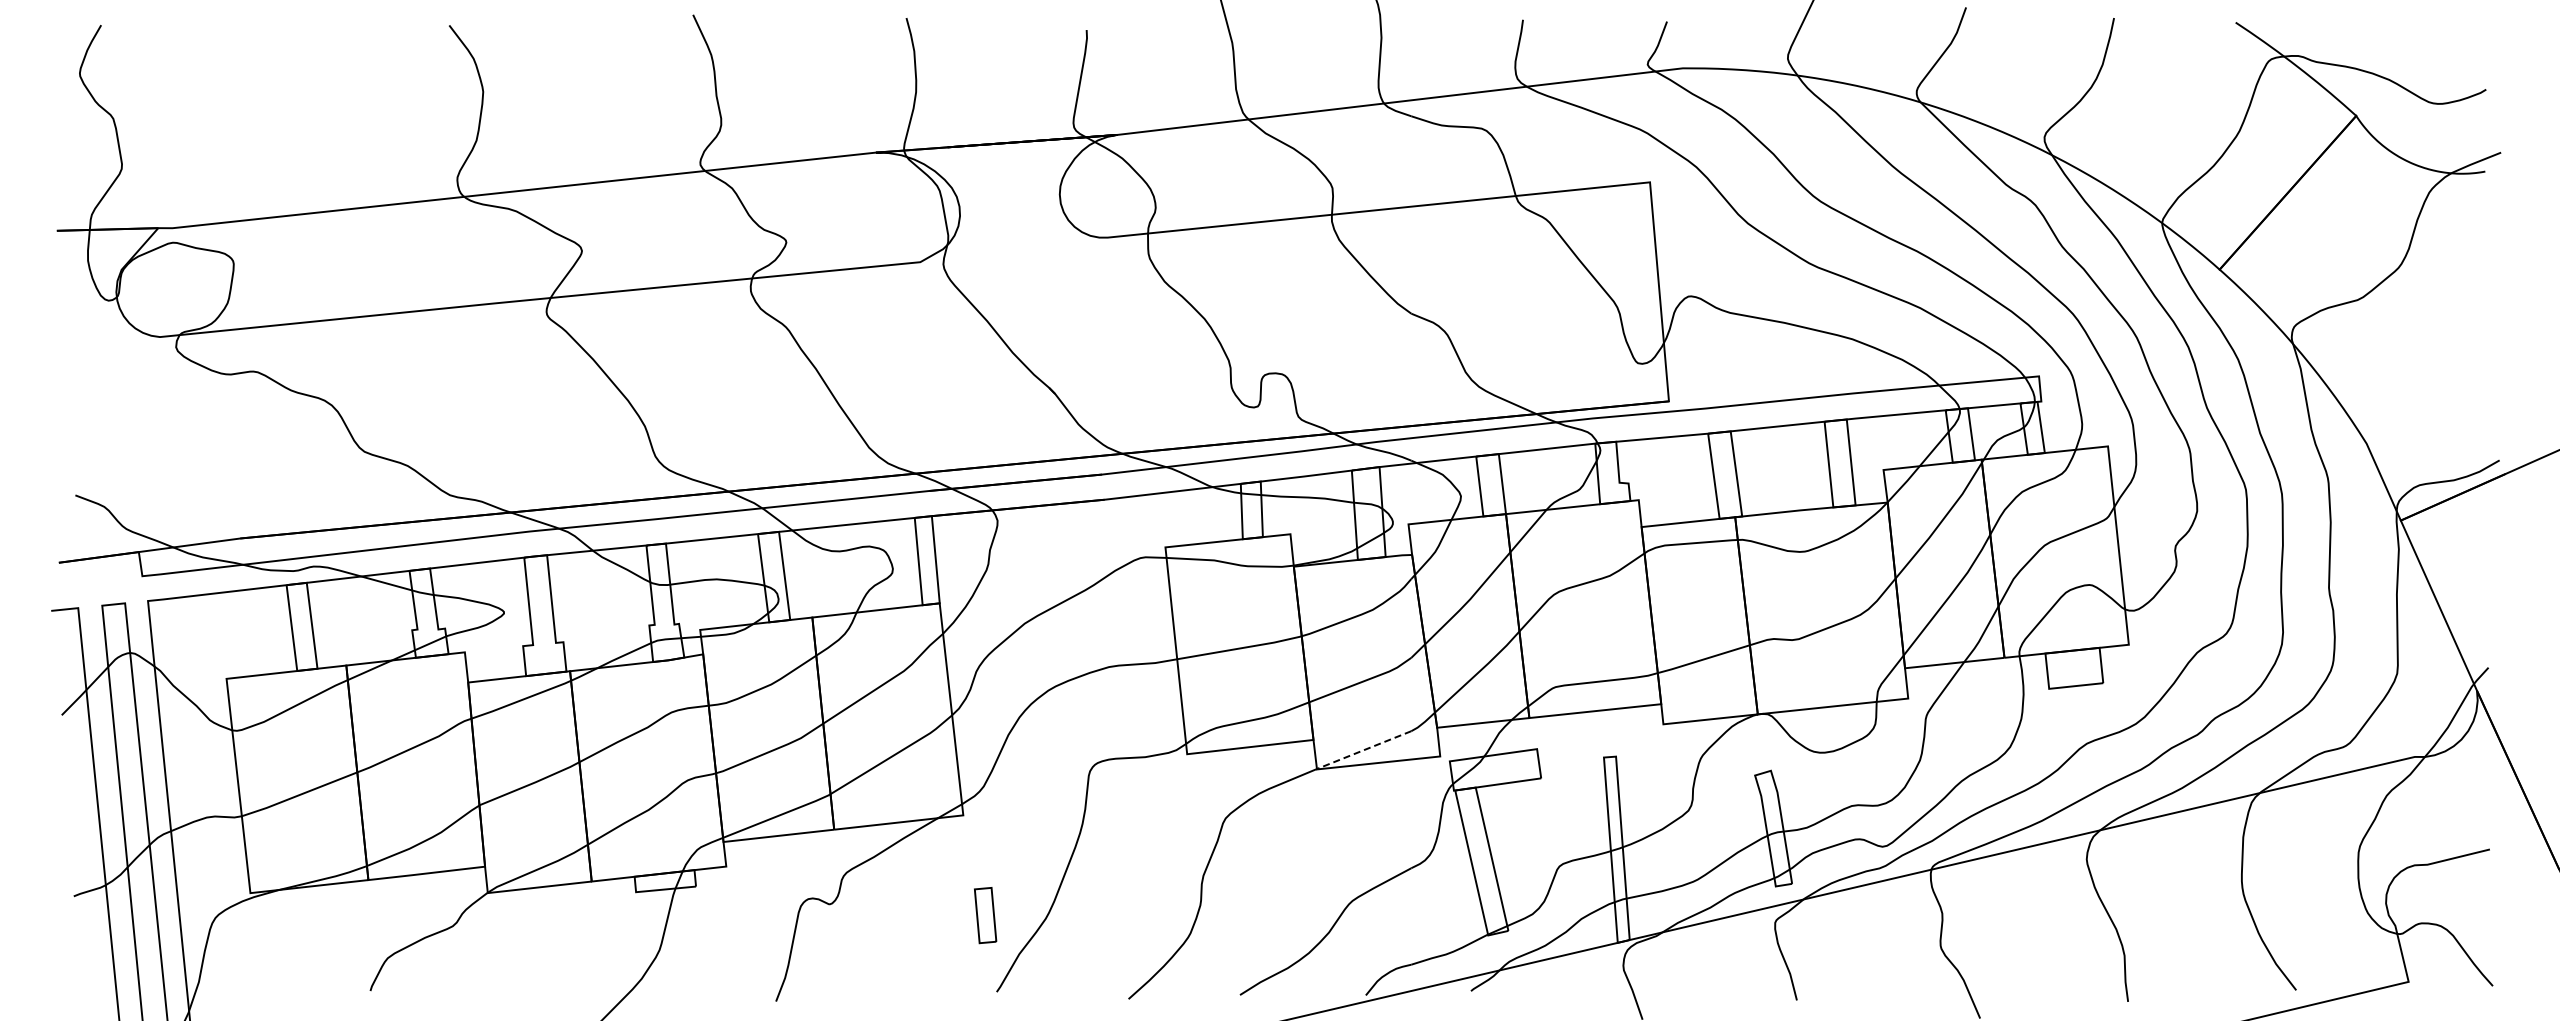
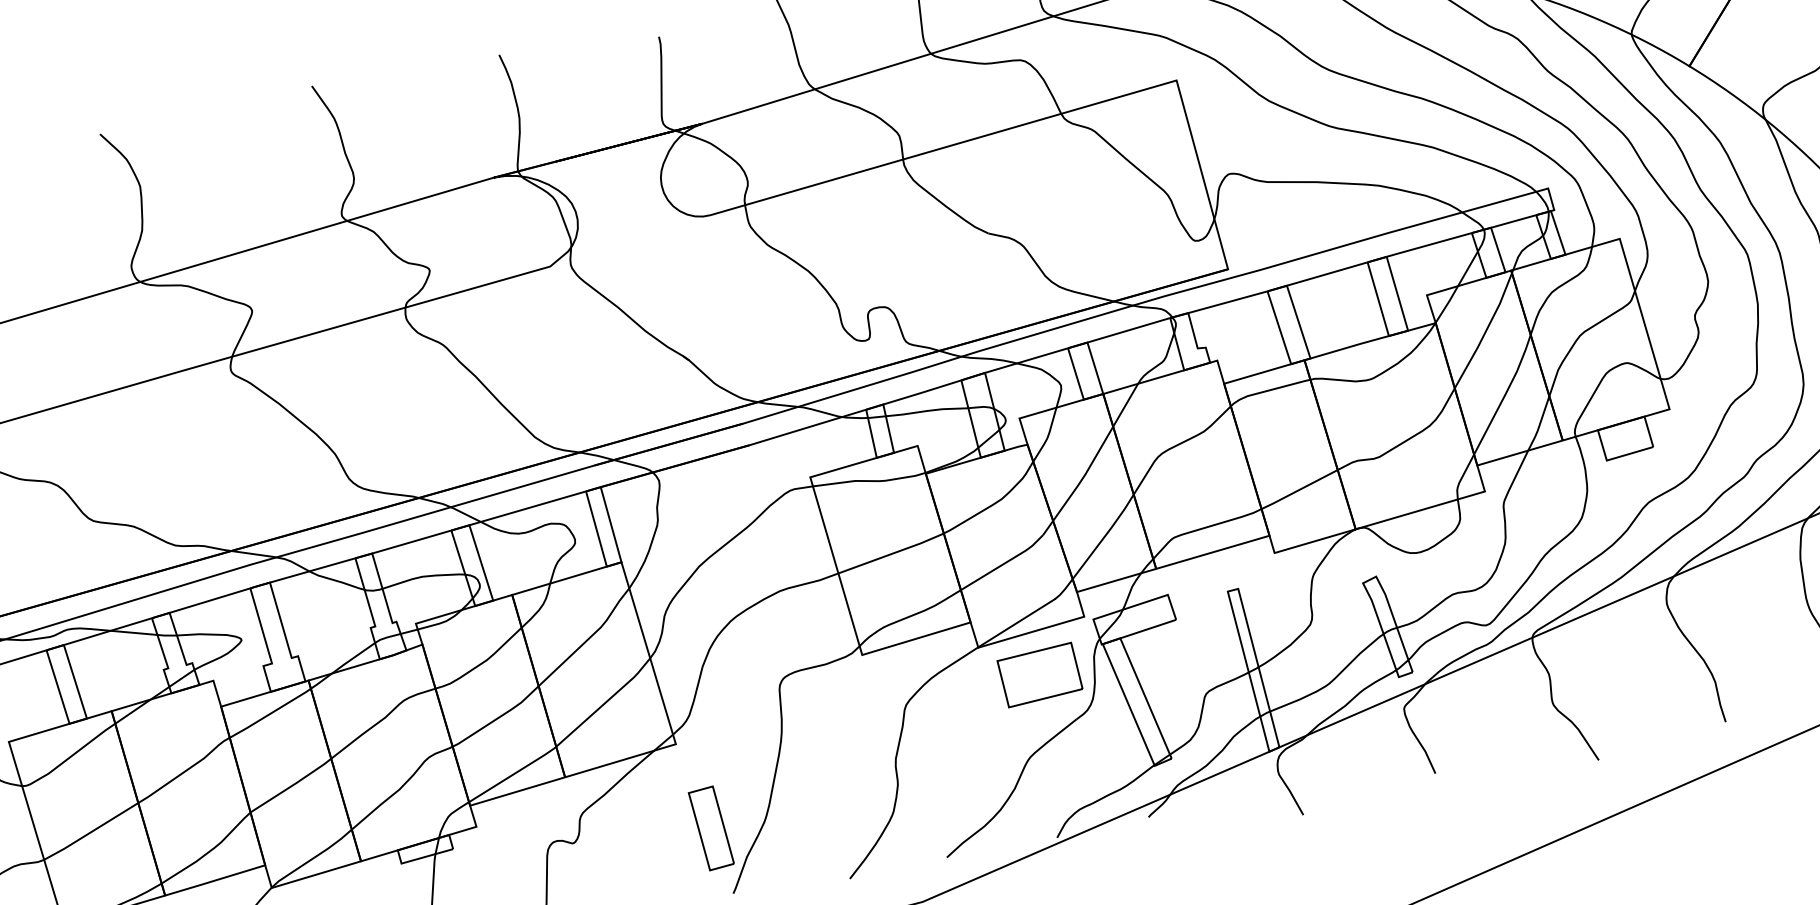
line: (1364, 750) -> (1016, 623), dashed -> solid
part: (1379, 811) -> (1039, 674), added
part: (985, 915) -> (711, 828), size x1.67

